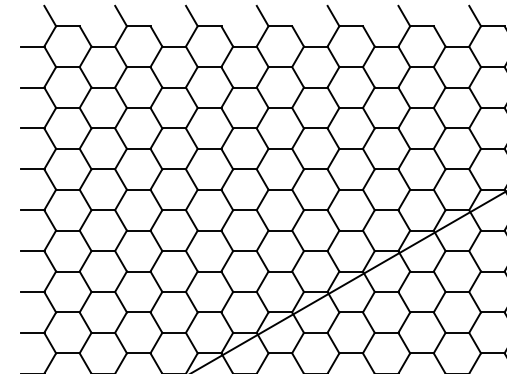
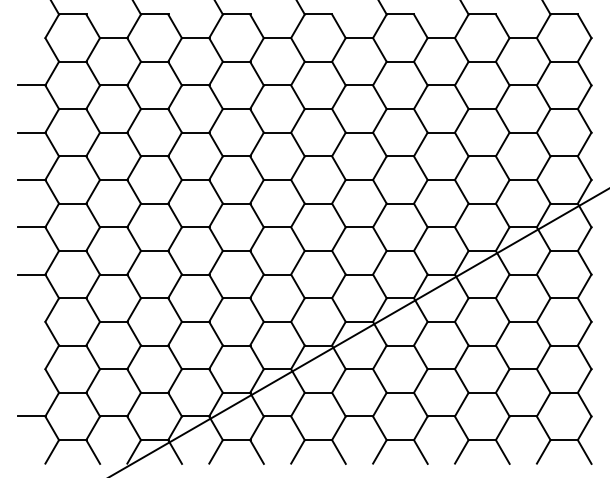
line: (32, 46) -> (31, 38), removed
line: (32, 291) -> (31, 321), removed
line: (32, 333) -> (31, 369), removed

